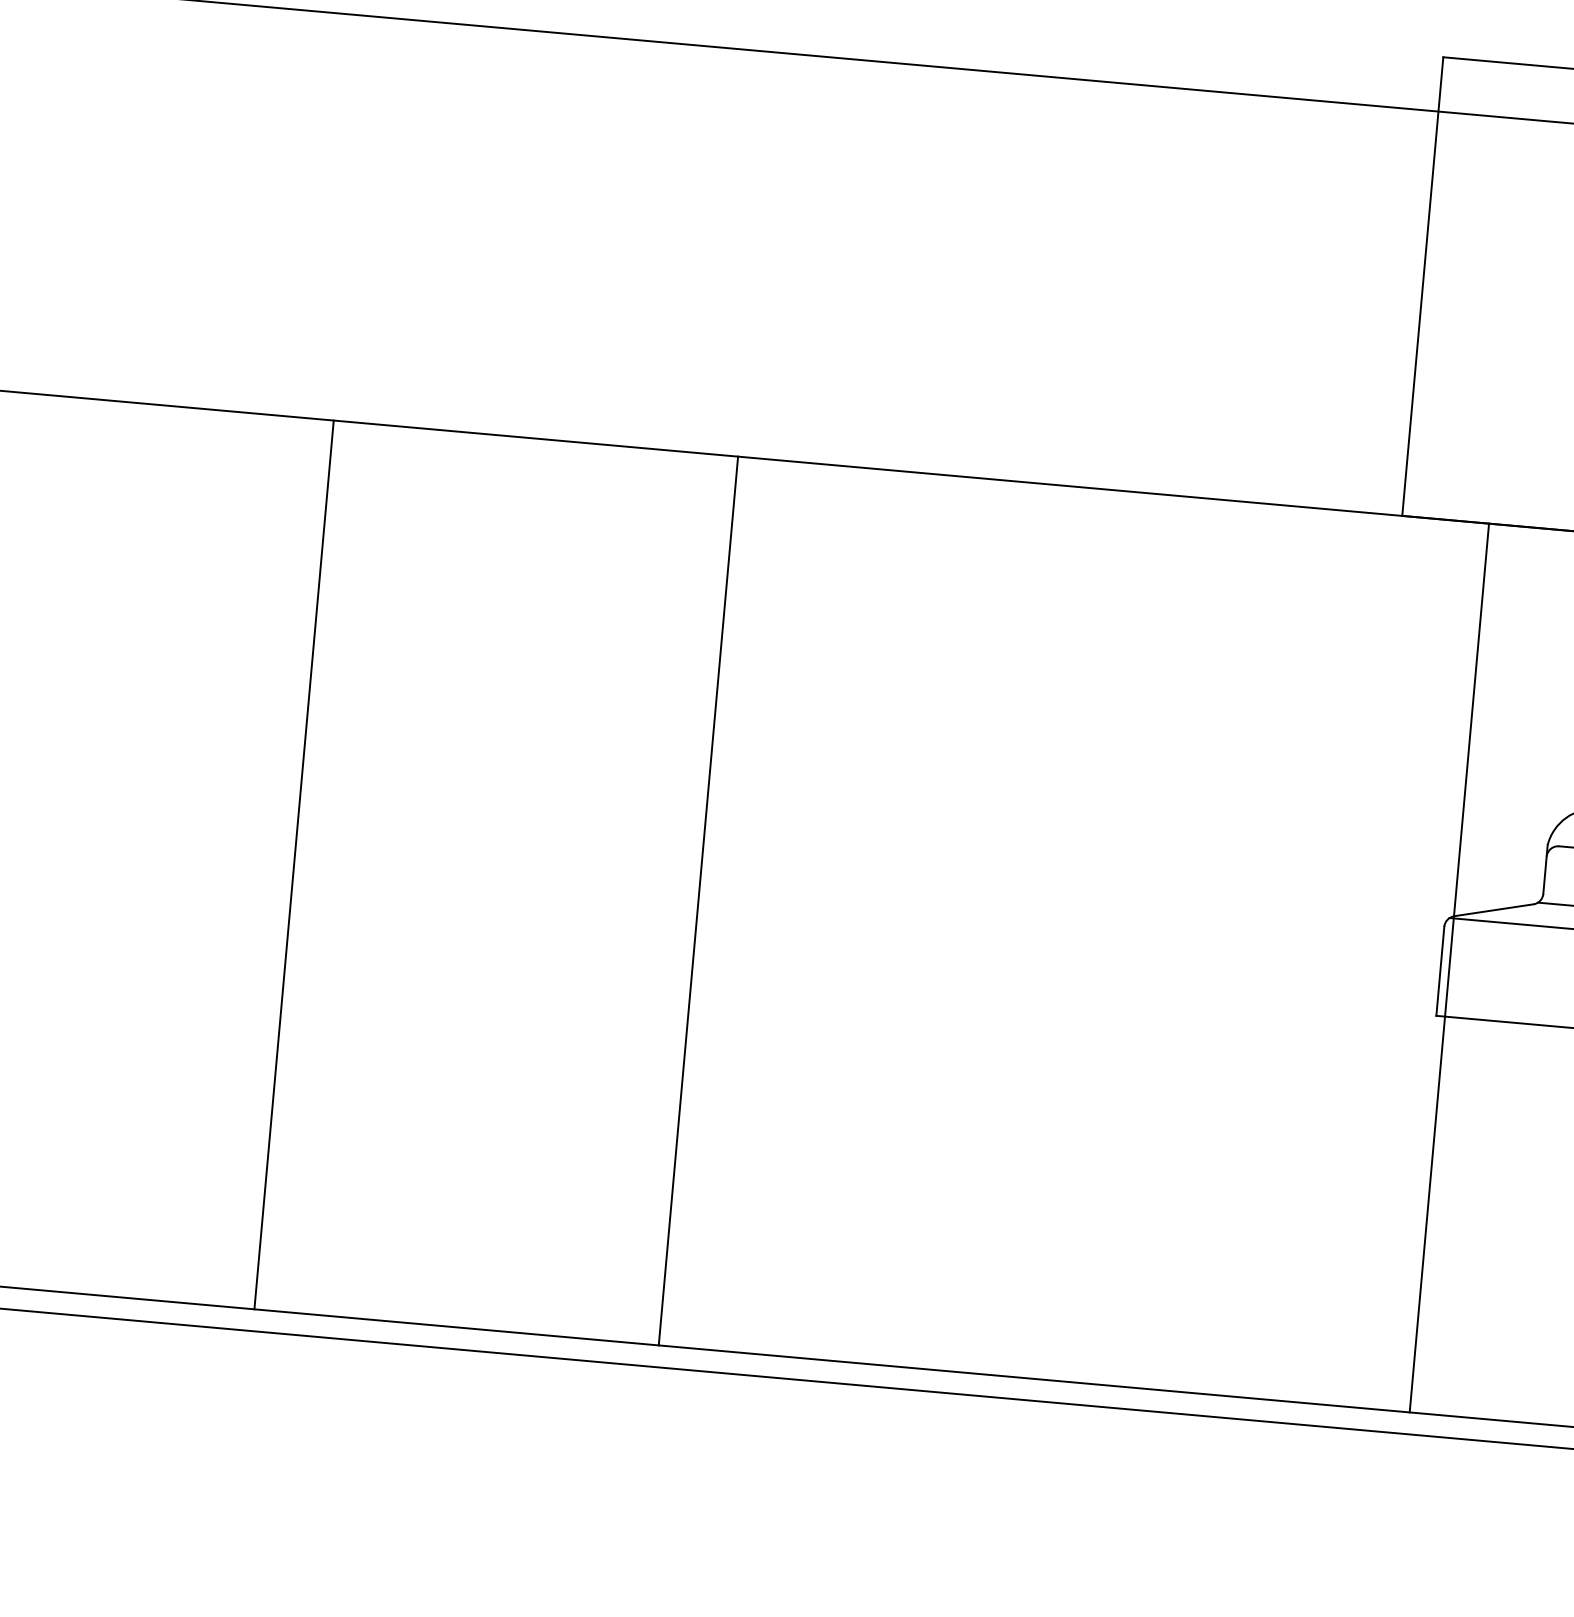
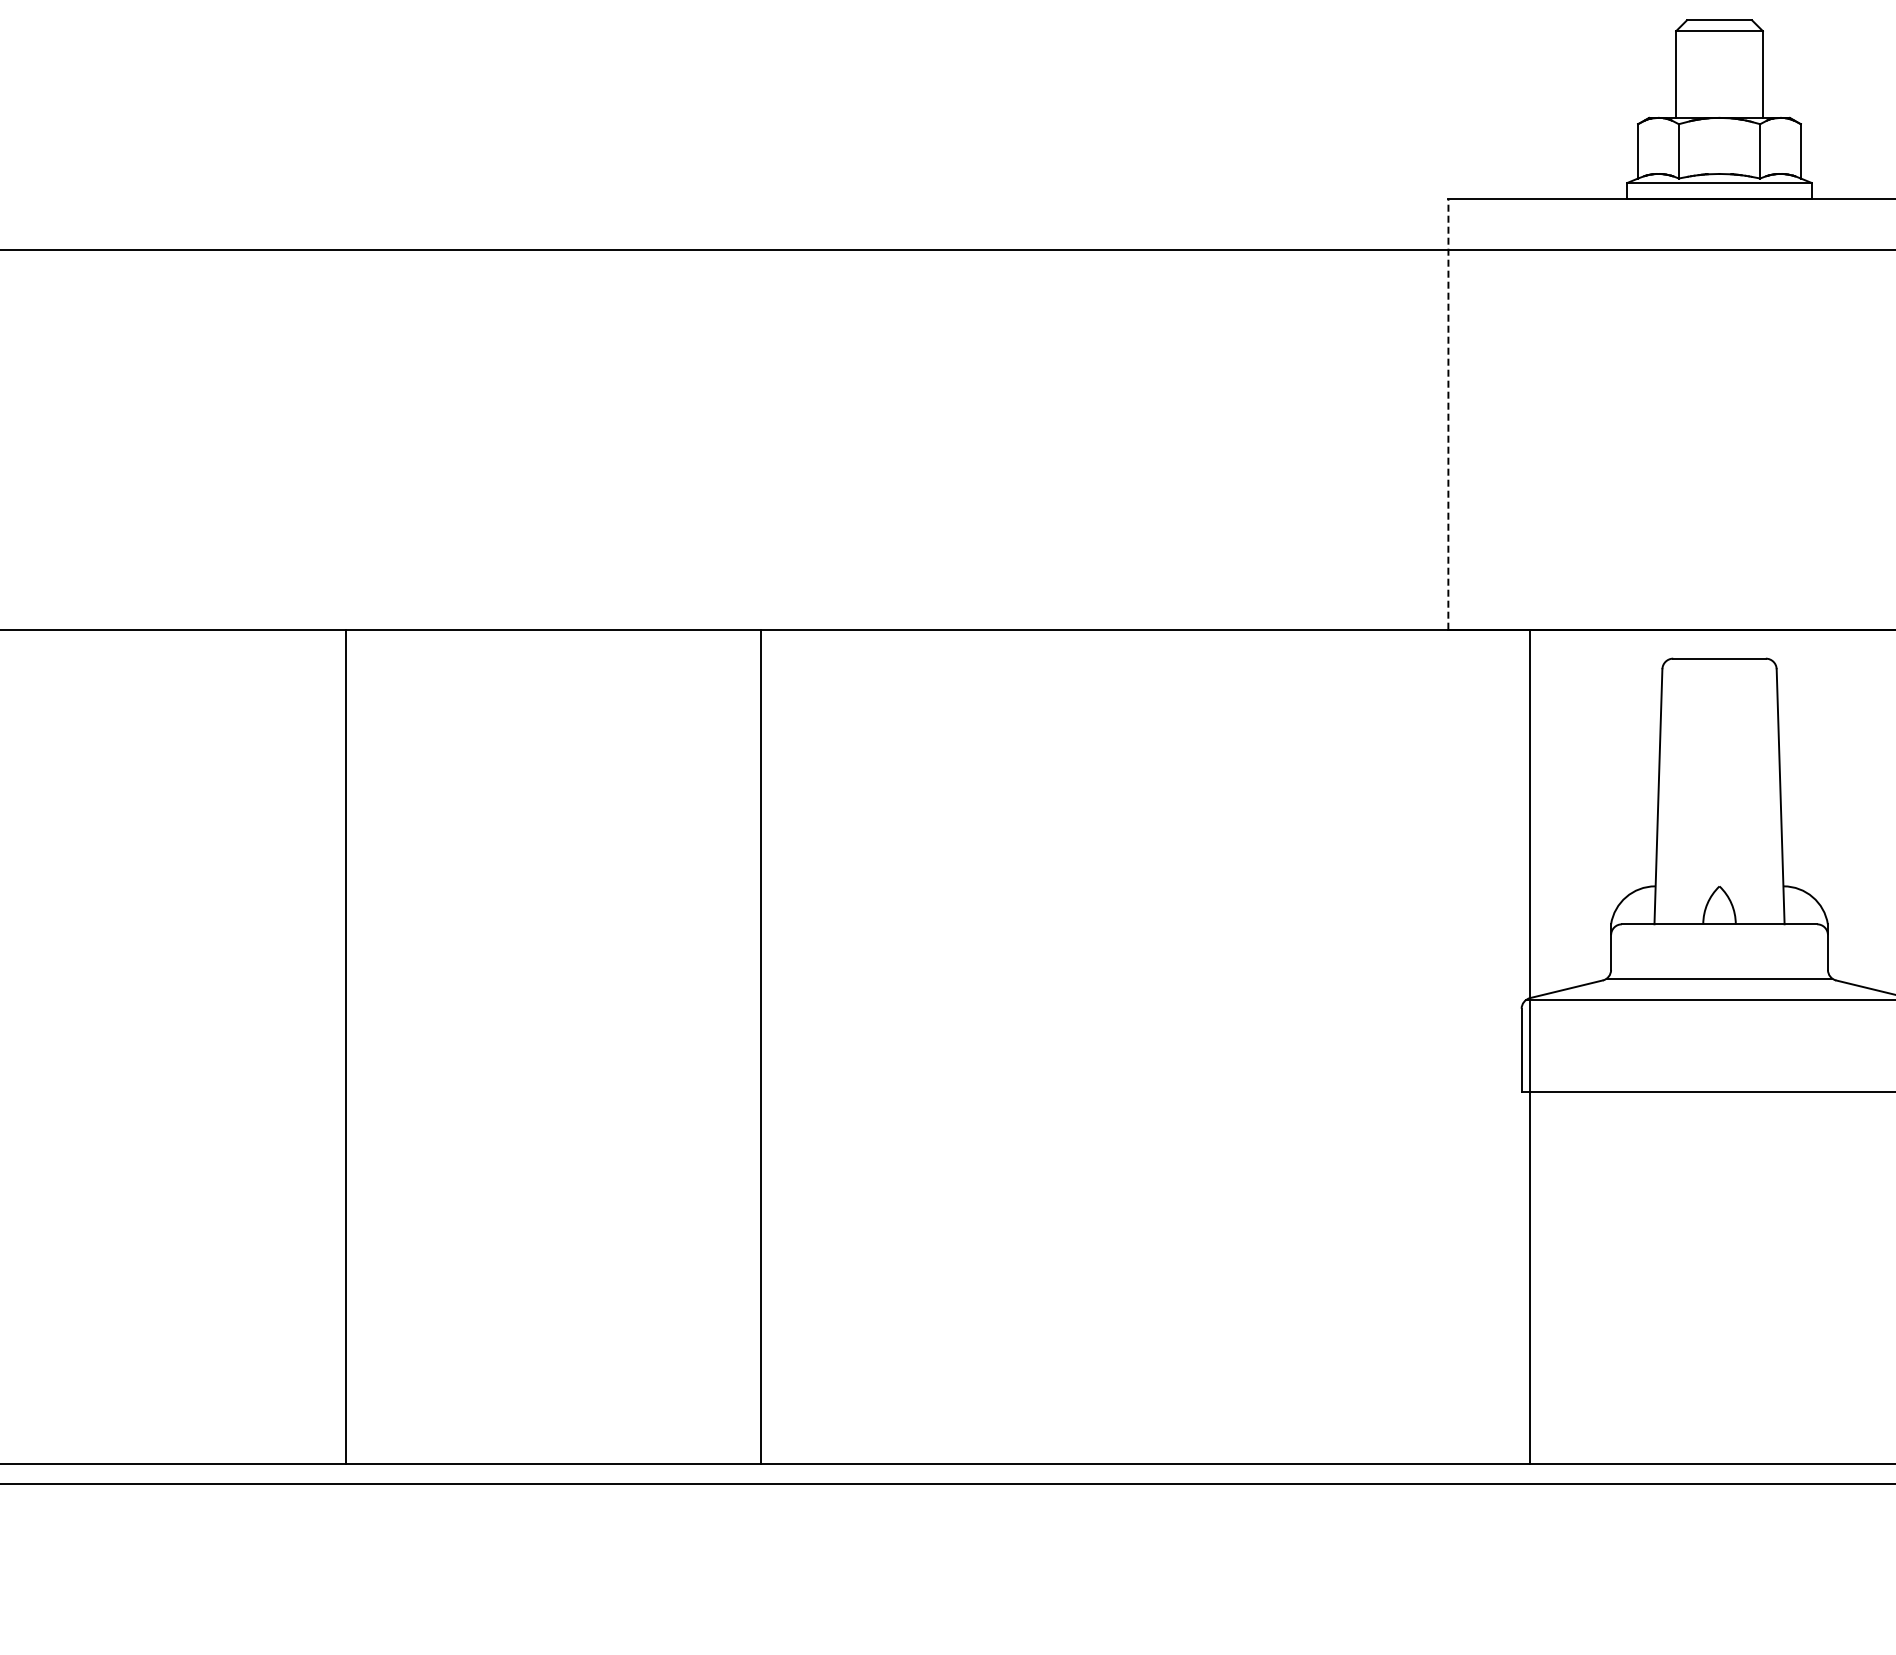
line: (1422, 285) -> (1448, 413), solid -> dashed
line: (294, 864) -> (346, 1046), moved
line: (697, 900) -> (760, 1046), moved

